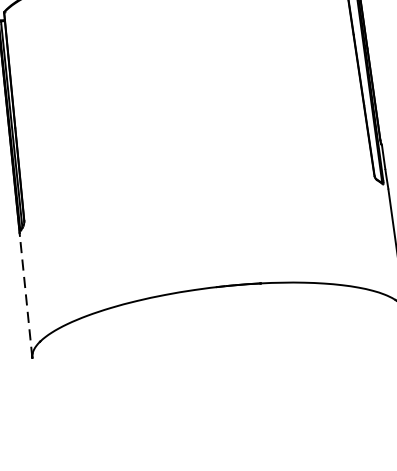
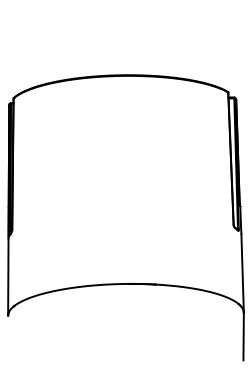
line: (26, 297) -> (8, 277), dashed -> solid

